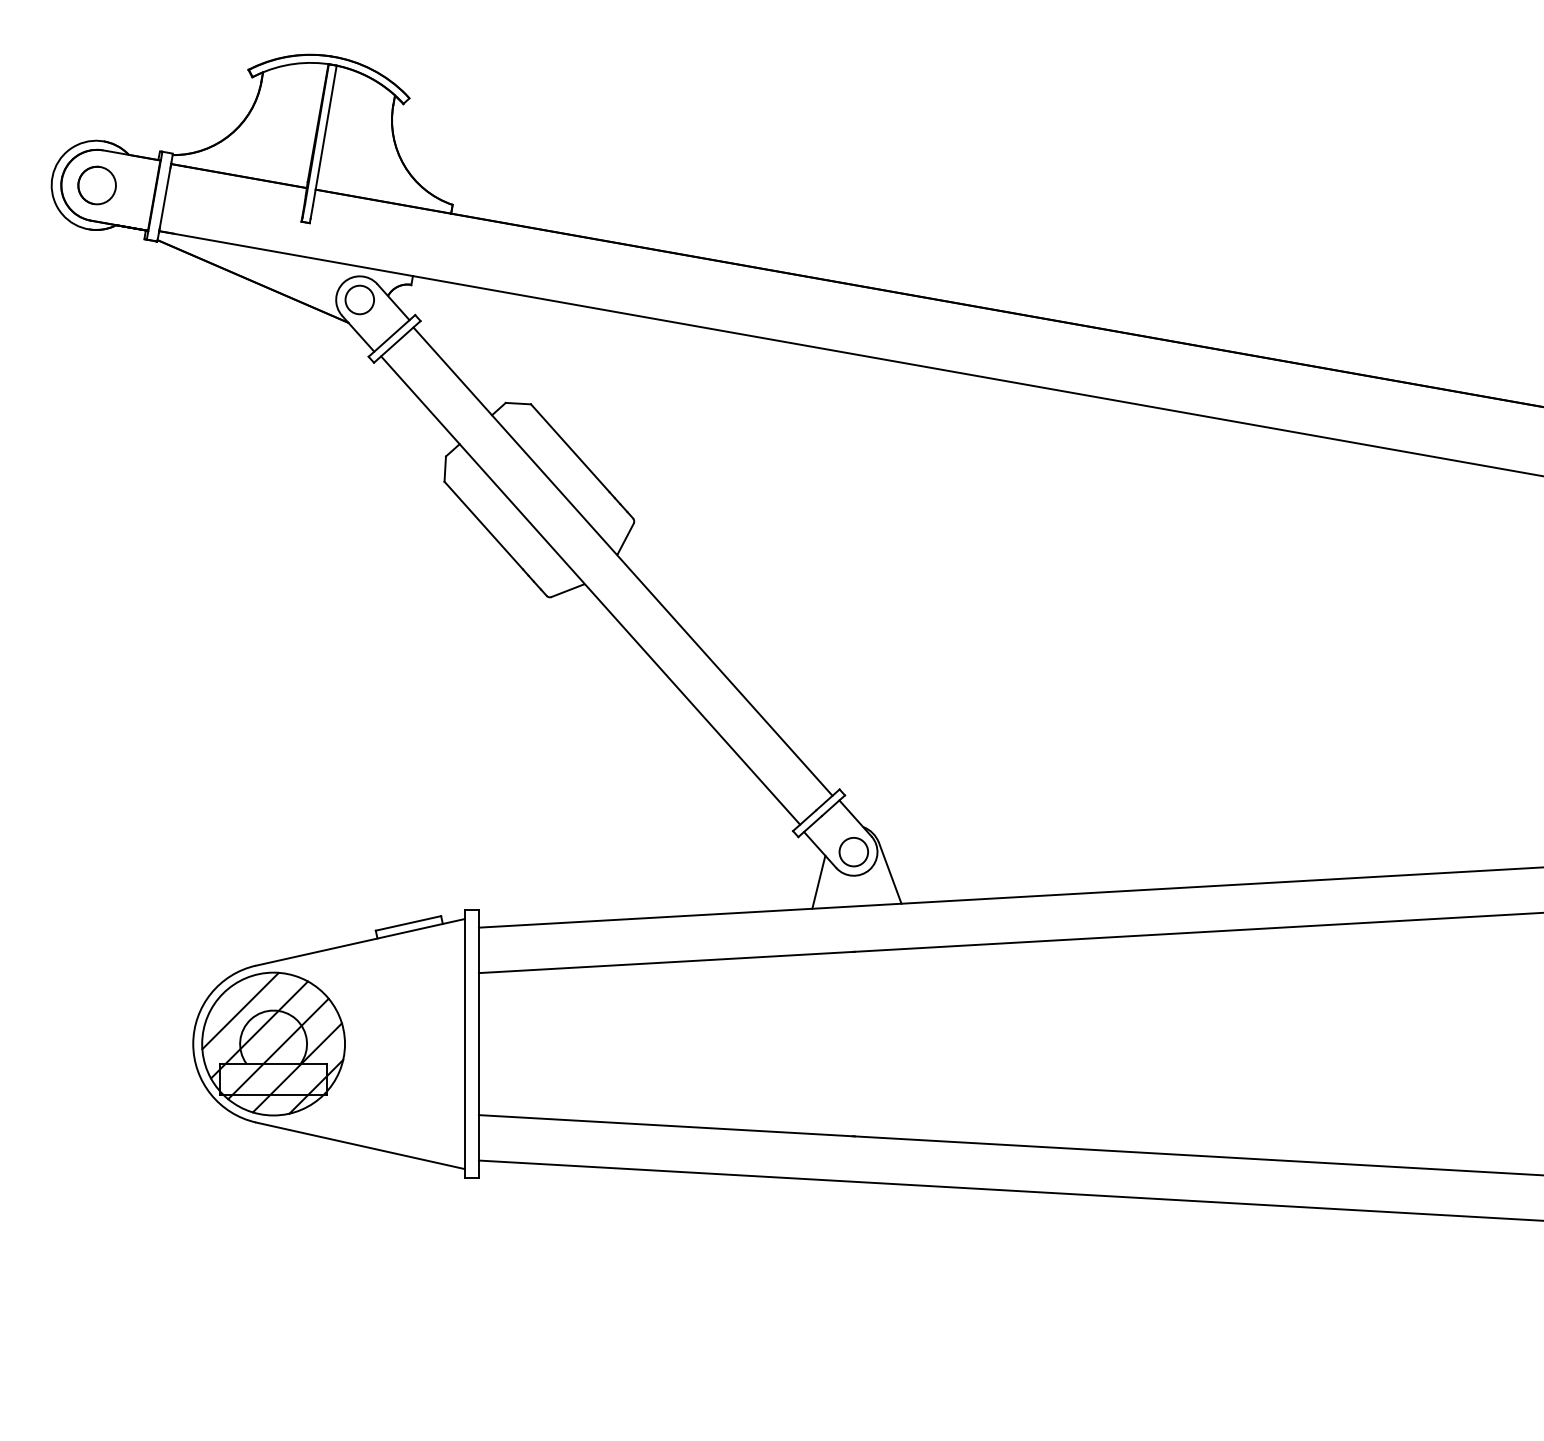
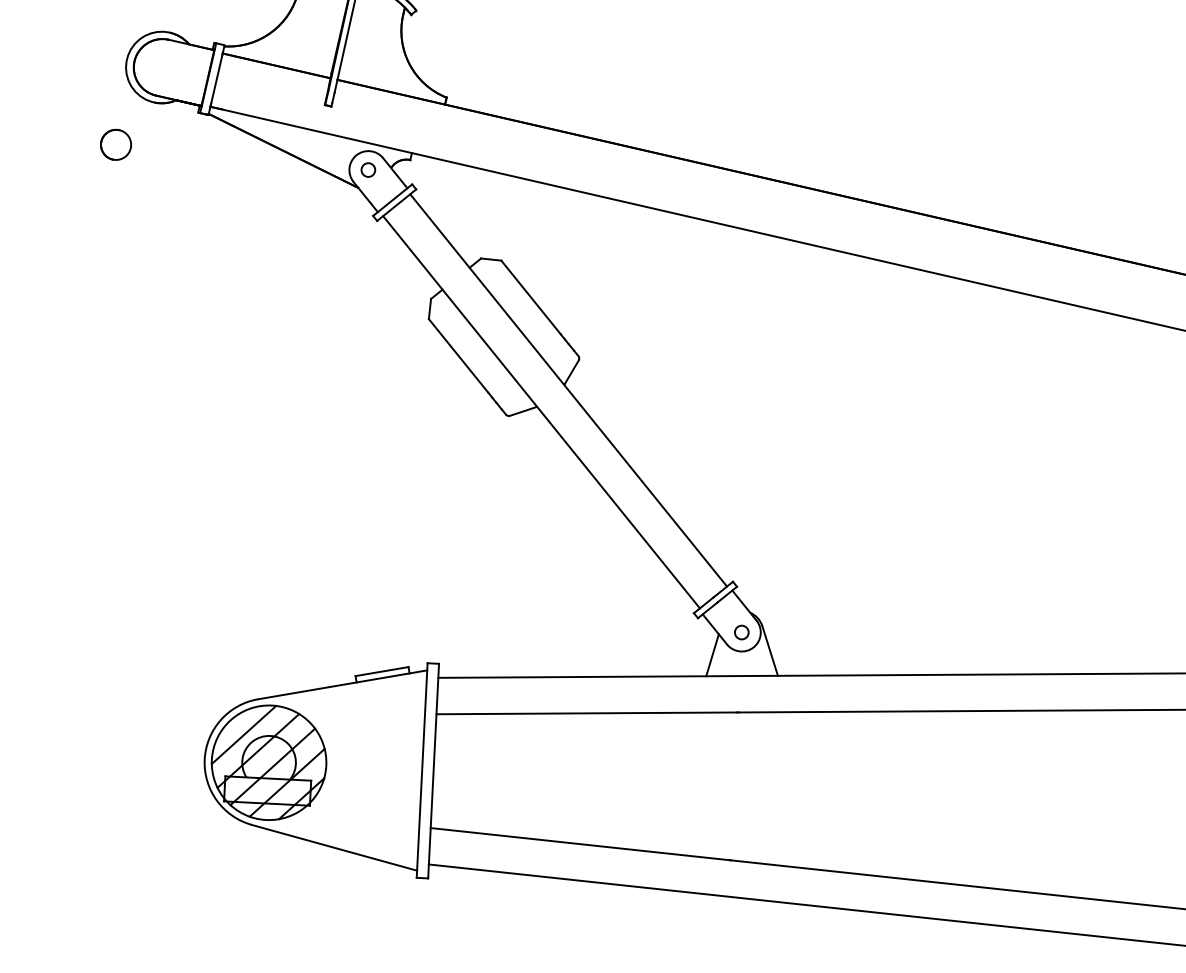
part: (96, 185) -> (115, 144), moved
circle: (359, 299) -> (368, 169), size x0.6
circle: (853, 851) -> (741, 632), size x0.6

